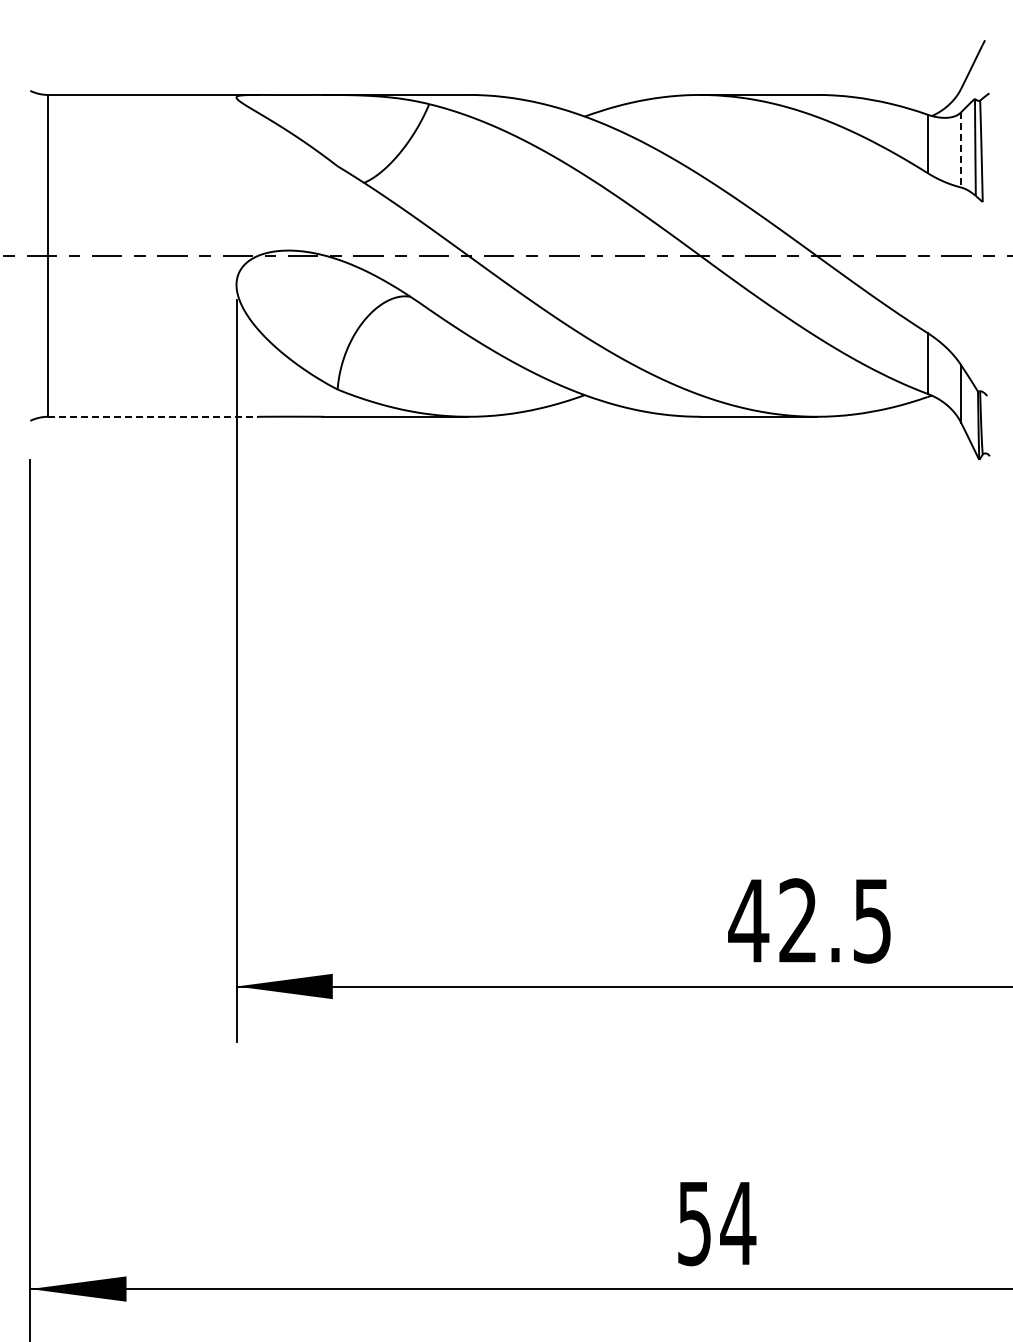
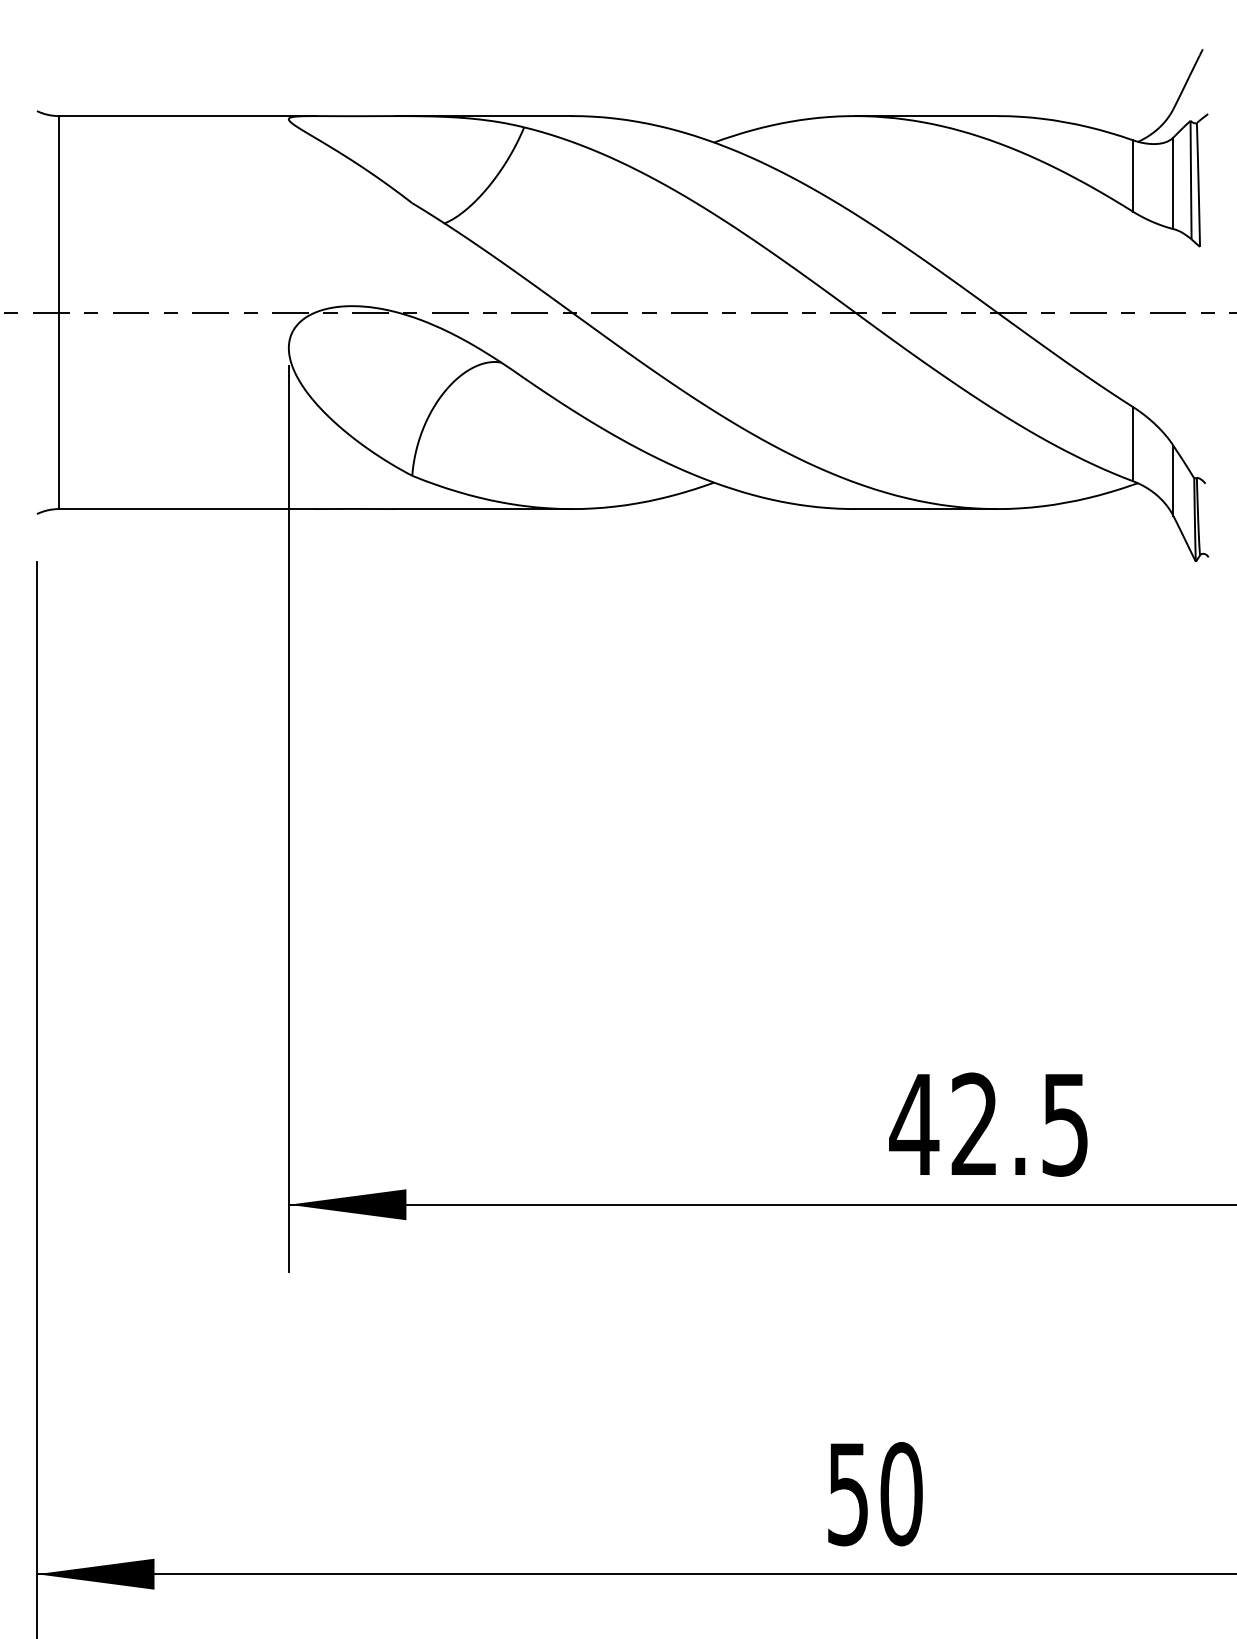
line: (960, 150) -> (1172, 183), dashed -> solid
line: (153, 416) -> (187, 508), dashed -> solid
text: (738, 1223) -> (901, 1494), 54 -> 50

